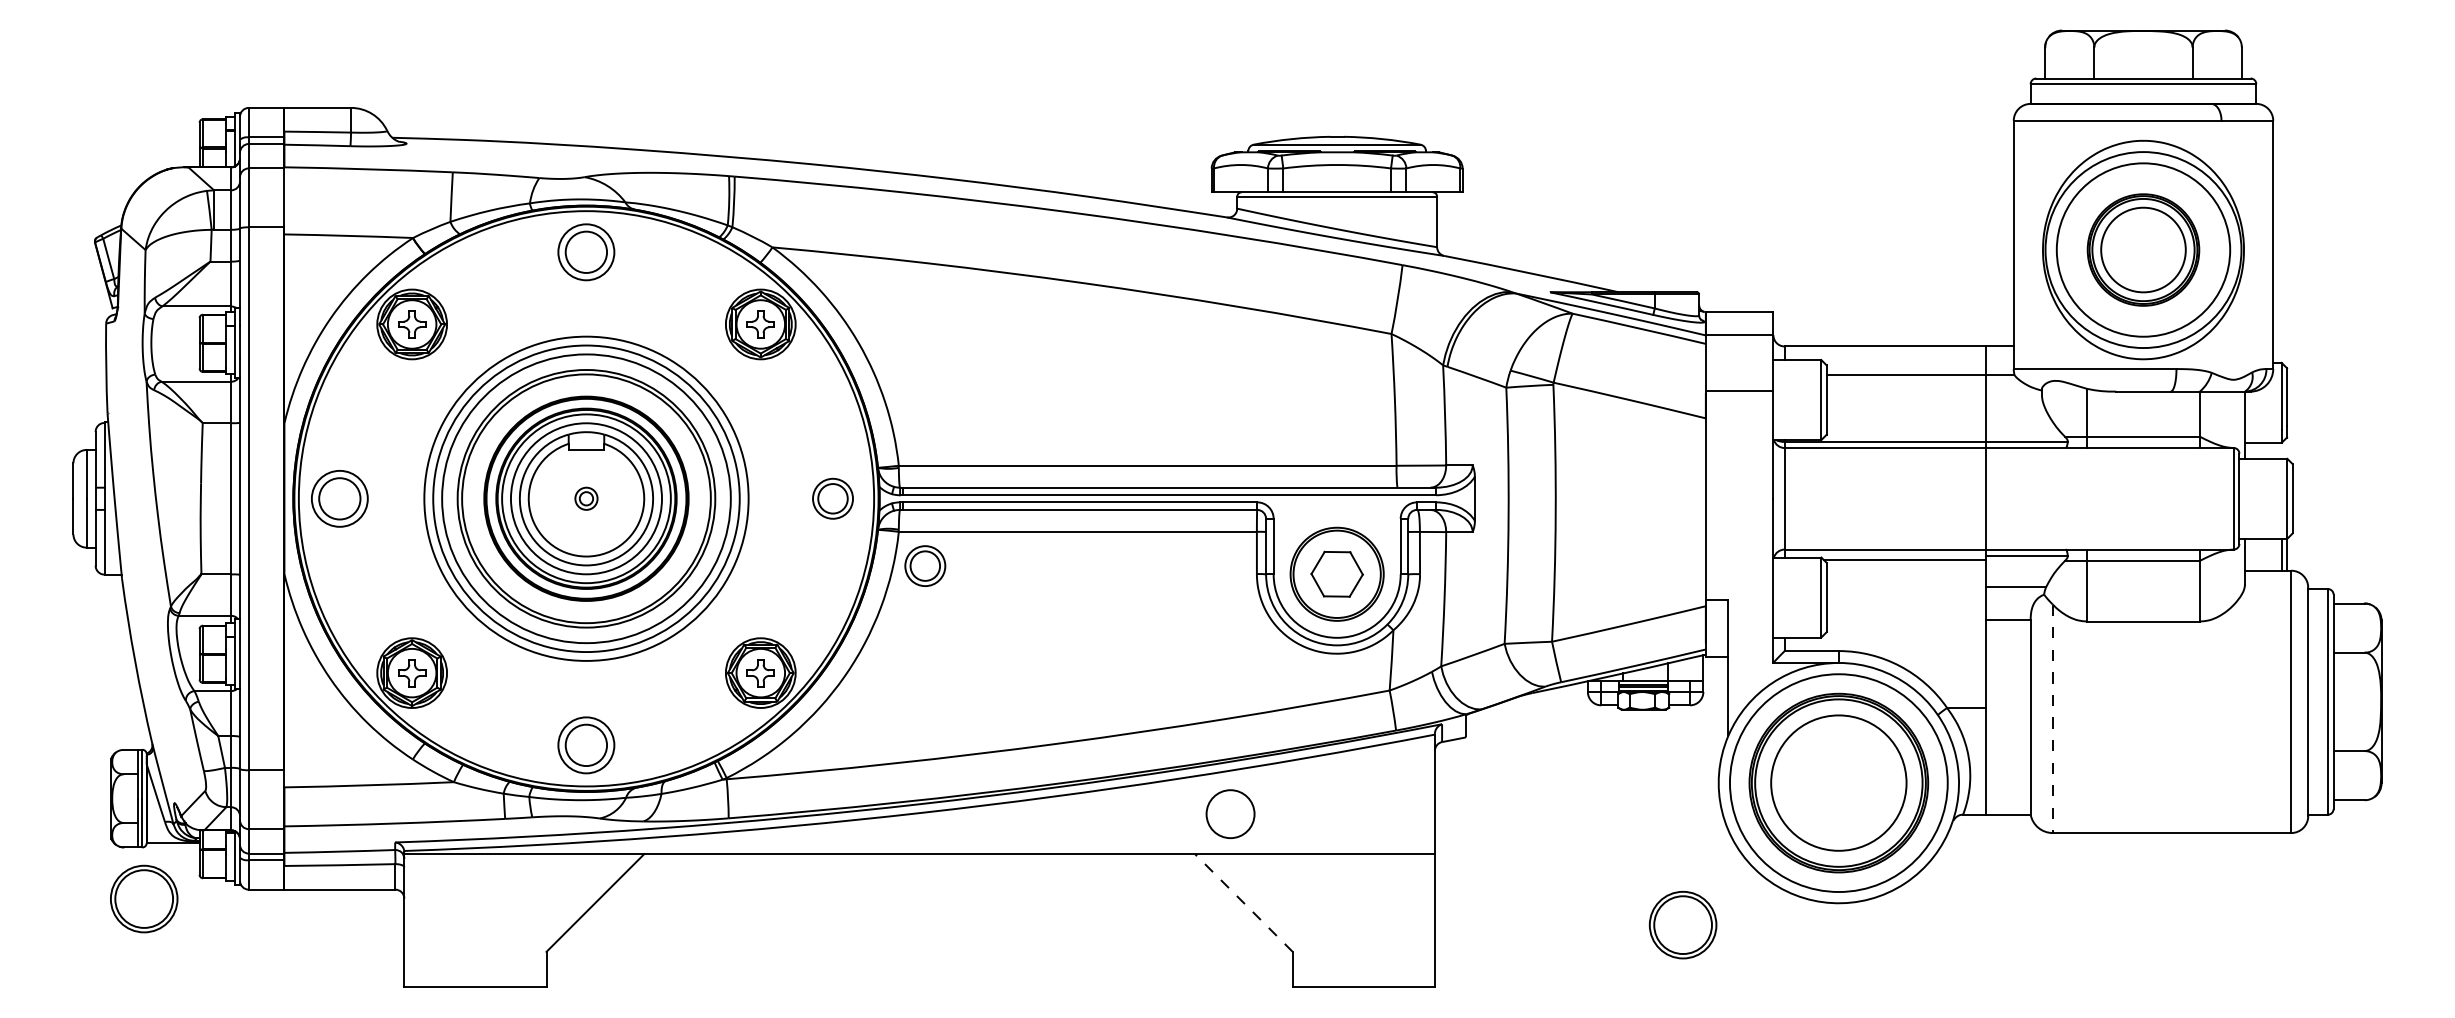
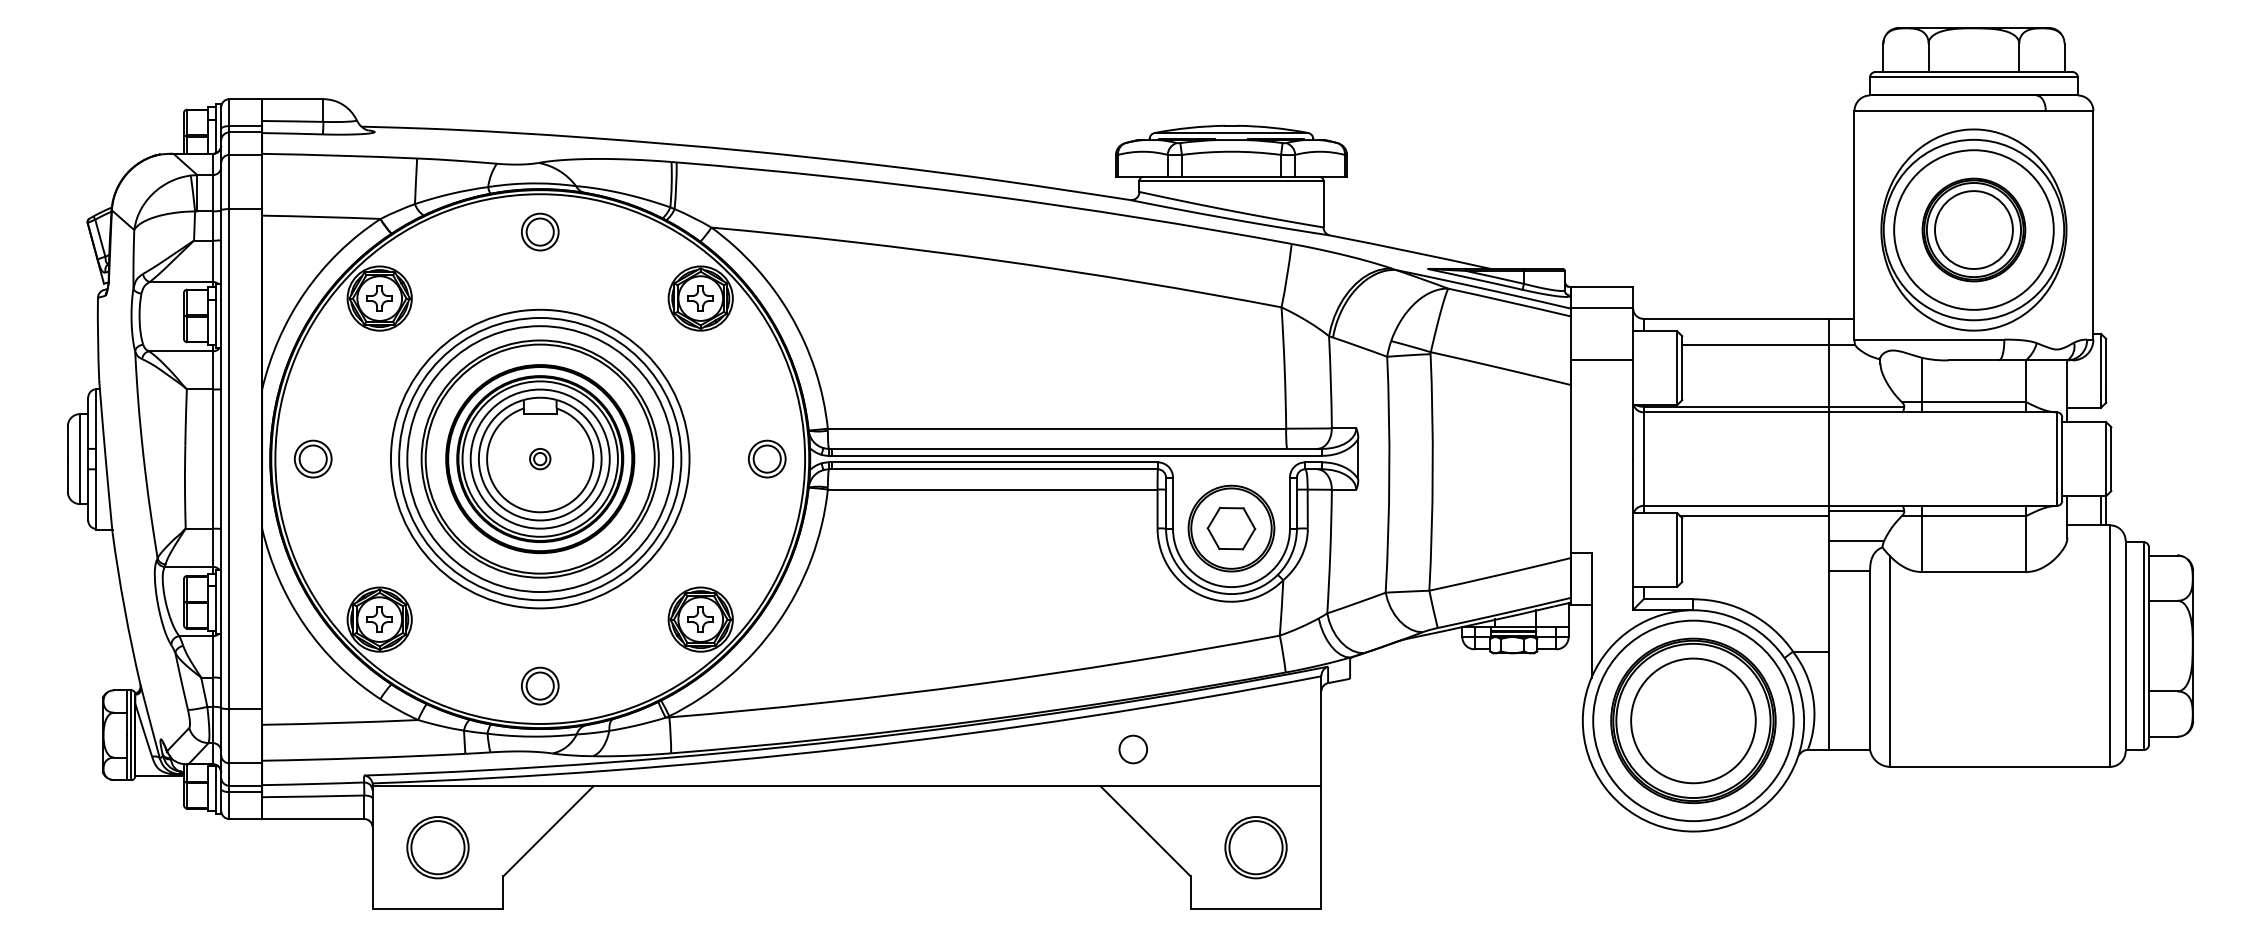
part: (586, 251) -> (540, 231), size x0.71
part: (340, 498) -> (313, 458), size x0.71
part: (925, 565) -> (852, 520), removed
line: (2052, 719) -> (1890, 662), dashed -> solid
part: (586, 744) -> (540, 685), size x0.71
circle: (1230, 814) -> (1133, 749), size x0.62
part: (143, 898) -> (437, 847), moved
line: (1243, 903) -> (1145, 831), dashed -> solid
part: (1682, 924) -> (1255, 847), moved

